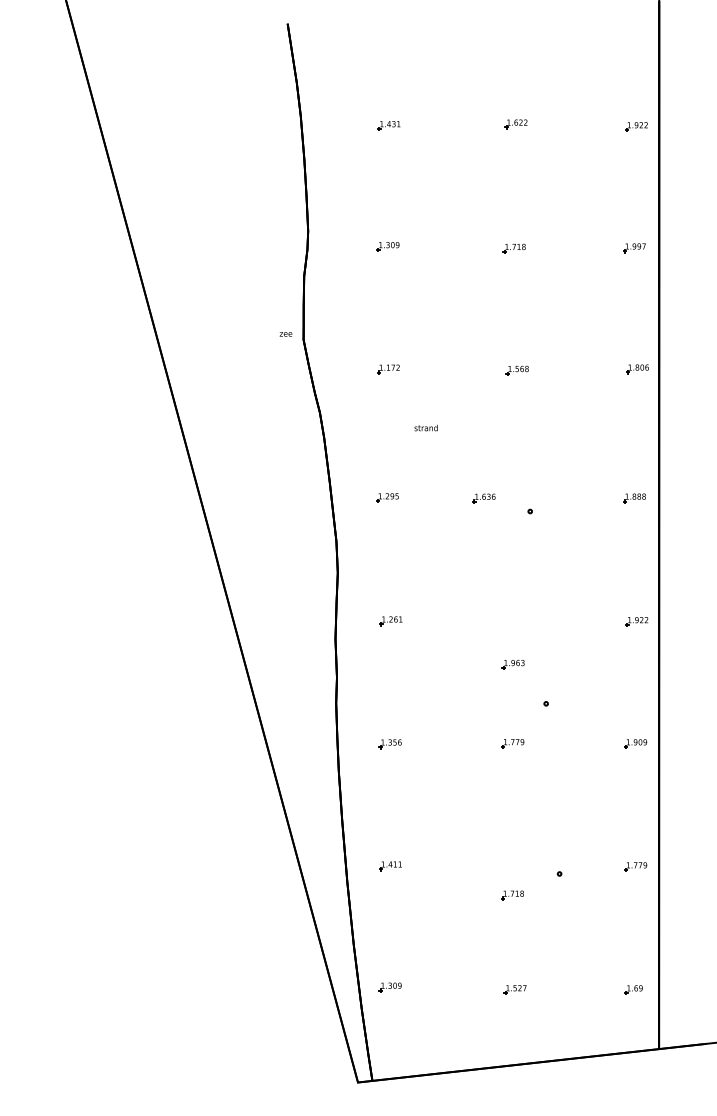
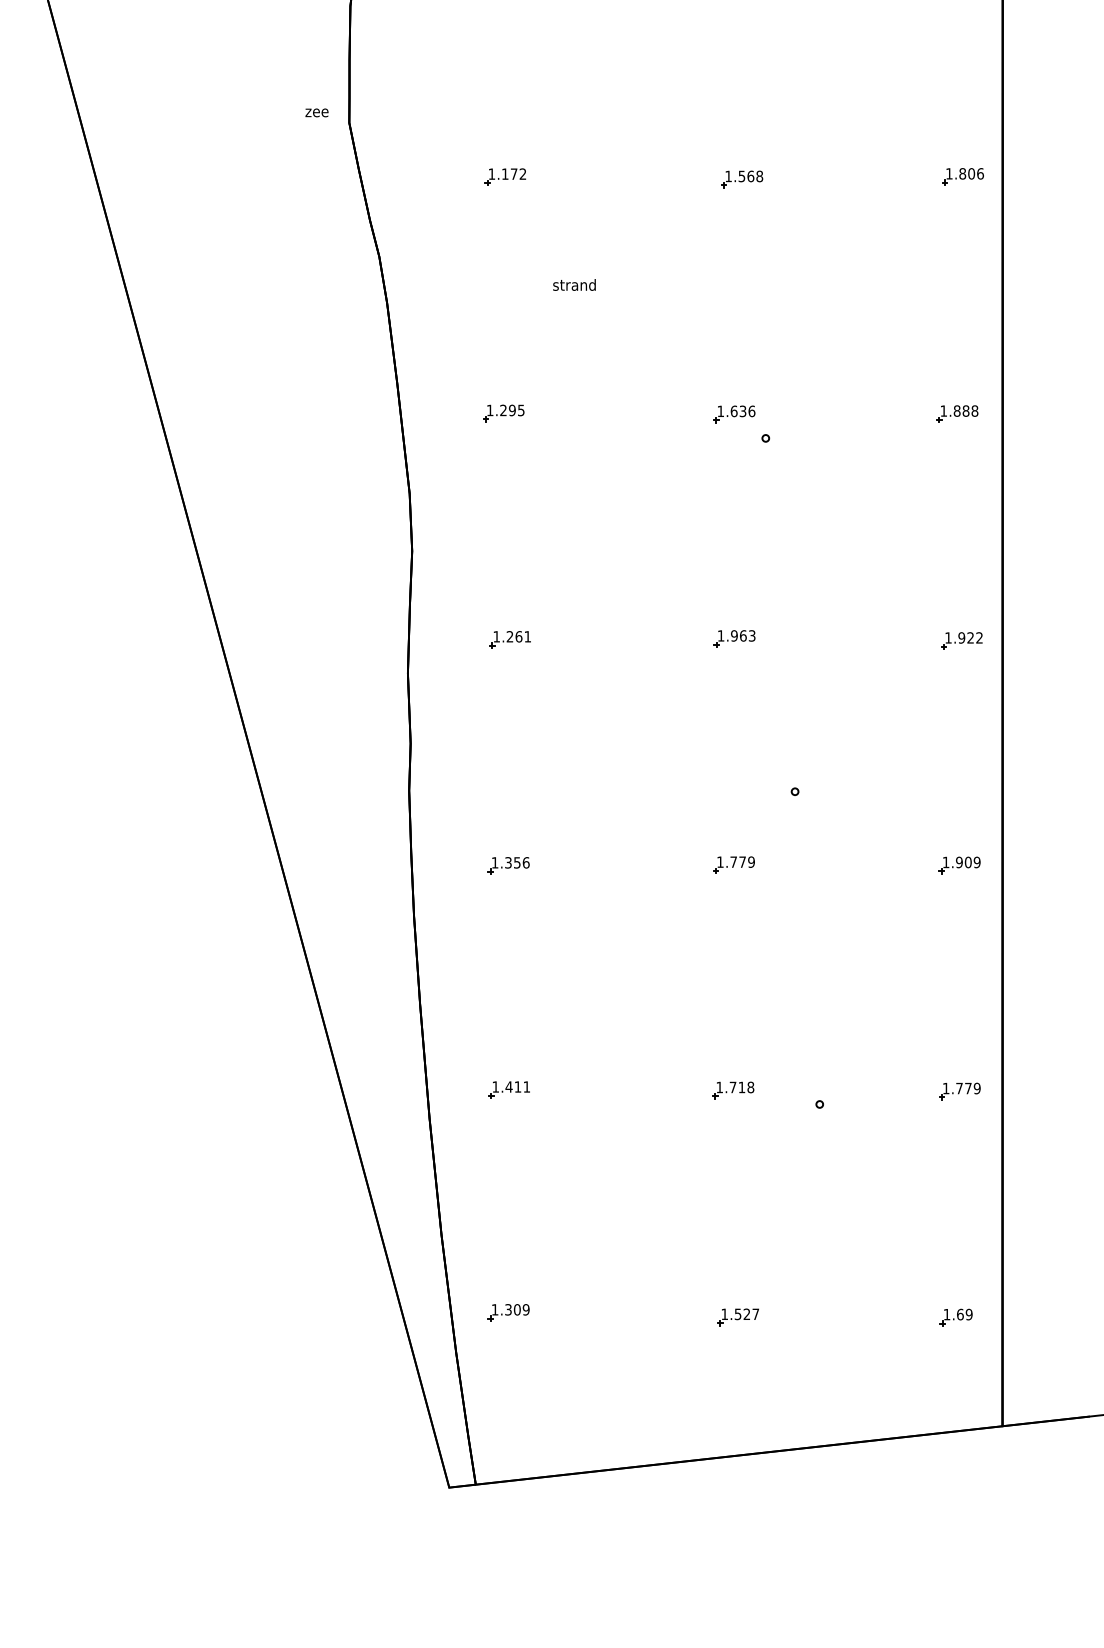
part: (483, 498) -> (733, 414), moved
part: (512, 664) -> (733, 638), moved
part: (512, 895) -> (733, 1090), moved

